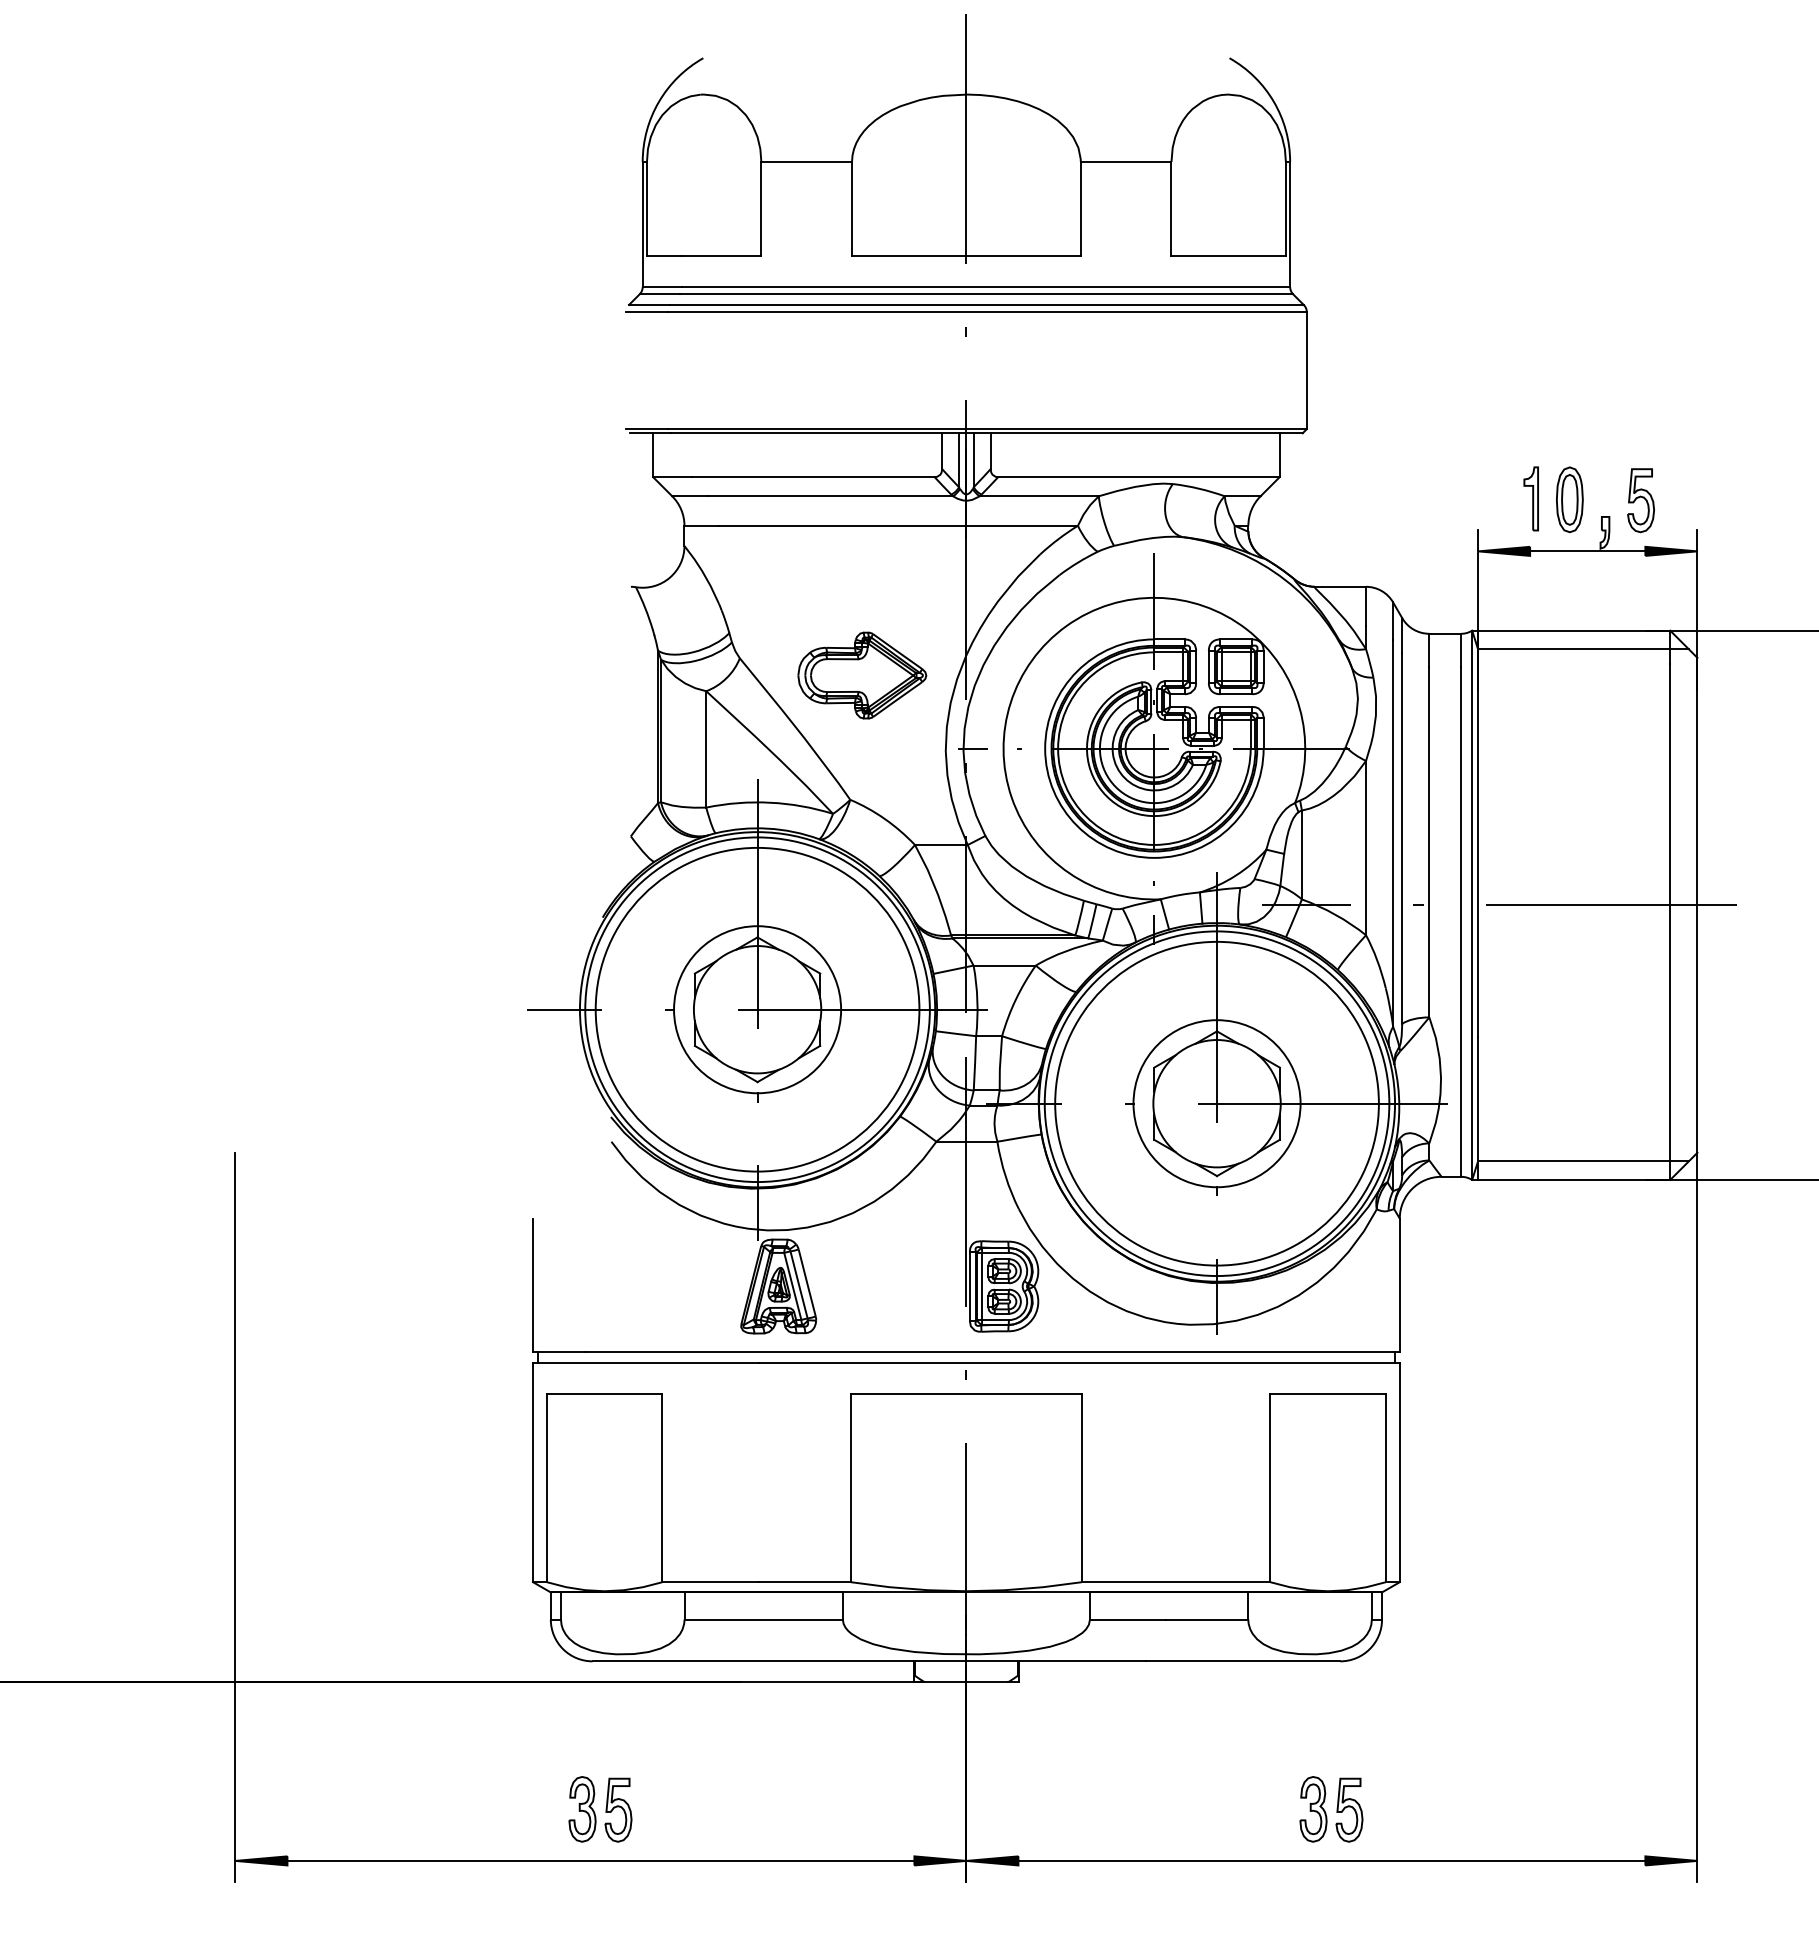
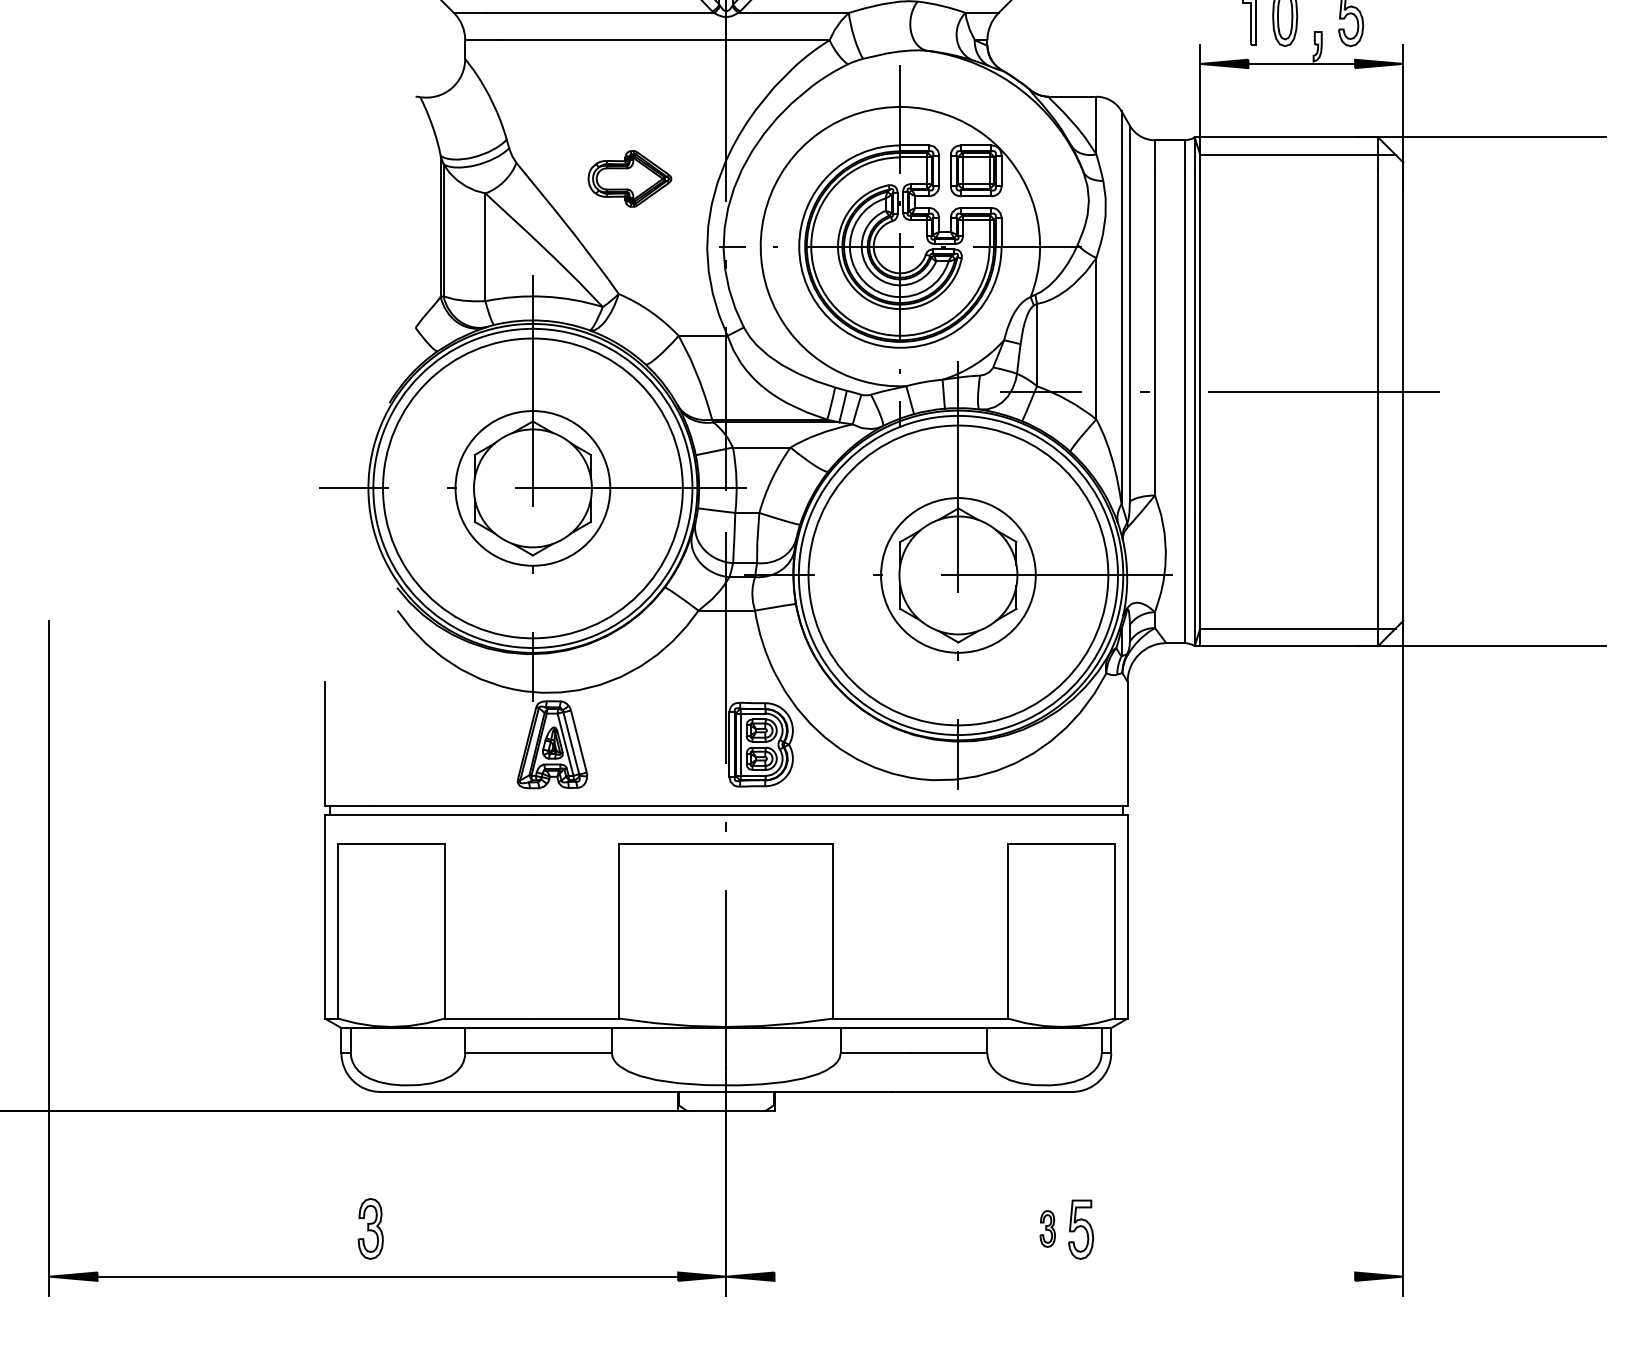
part: (862, 675) -> (630, 178), size x0.7
part: (618, 1809) -> (404, 1229), removed
part: (1313, 1809) -> (1047, 1229), size x0.6
line: (1331, 1860) -> (1064, 1276), removed

